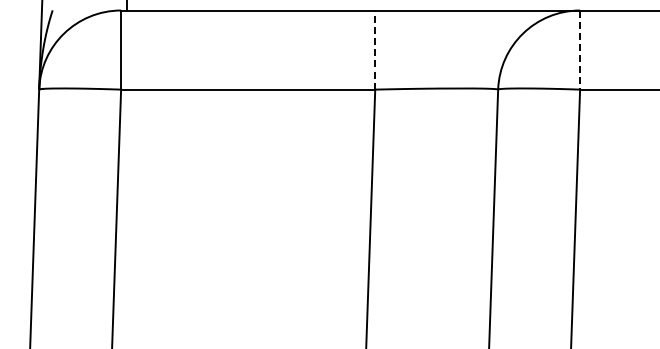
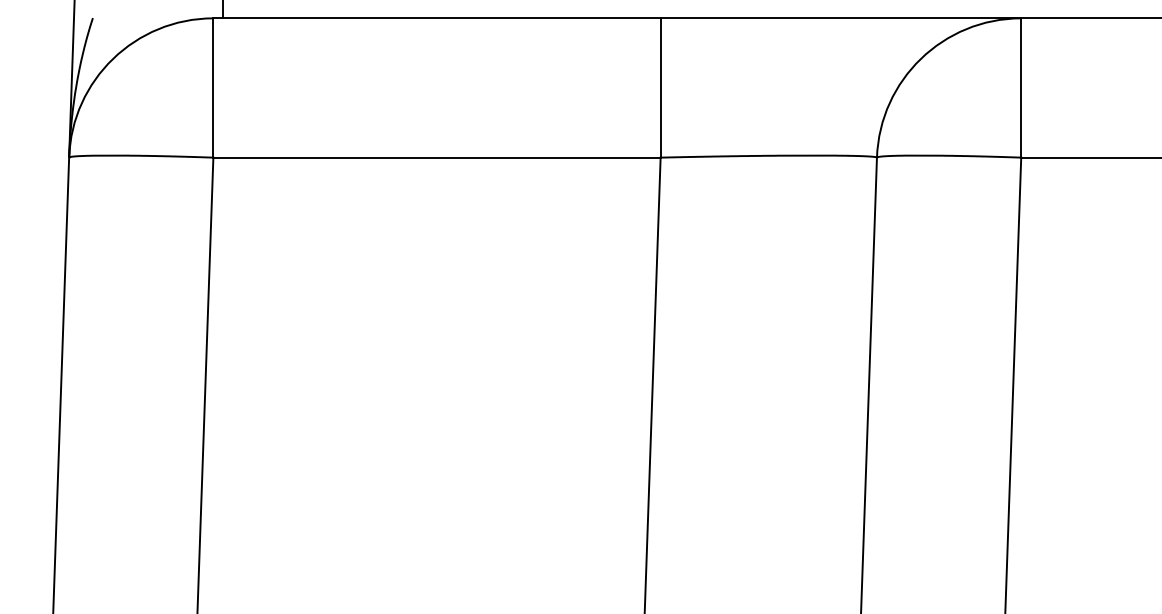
line: (375, 50) -> (661, 88), dashed -> solid
line: (580, 50) -> (1021, 88), dashed -> solid

